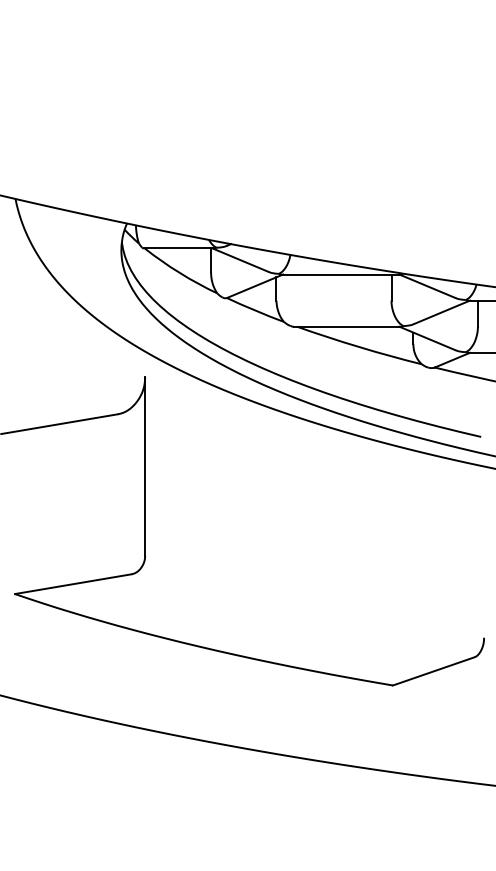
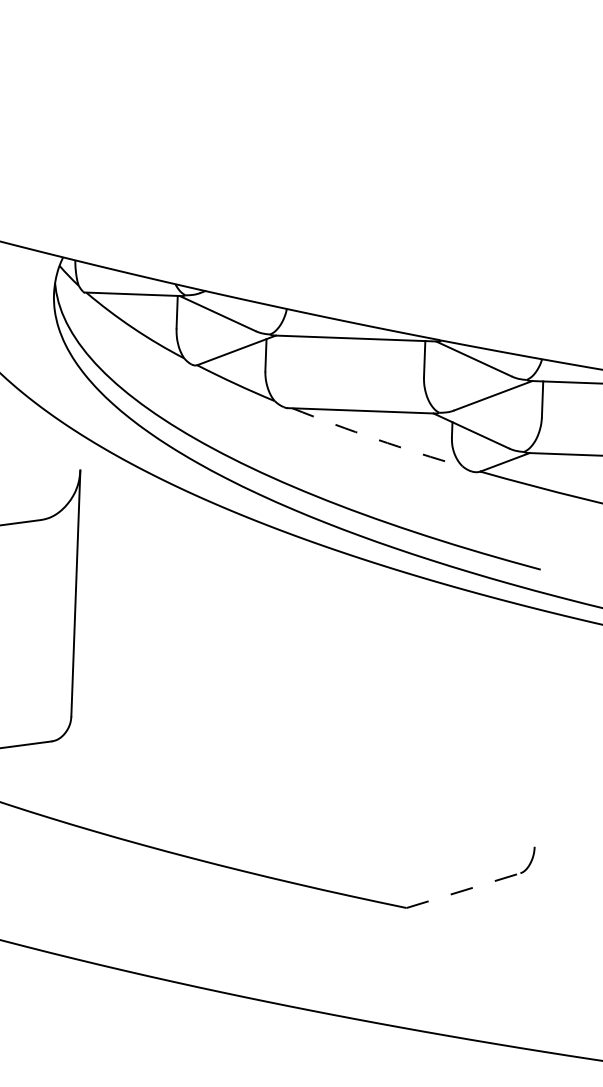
arc: (358, 347) -> (376, 440), solid -> dashed
line: (434, 671) -> (464, 890), solid -> dashed

